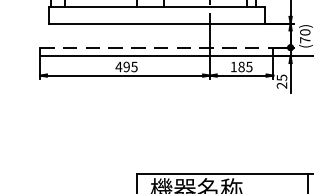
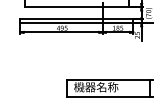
line: (158, 46) -> (77, 18), dashed -> solid

